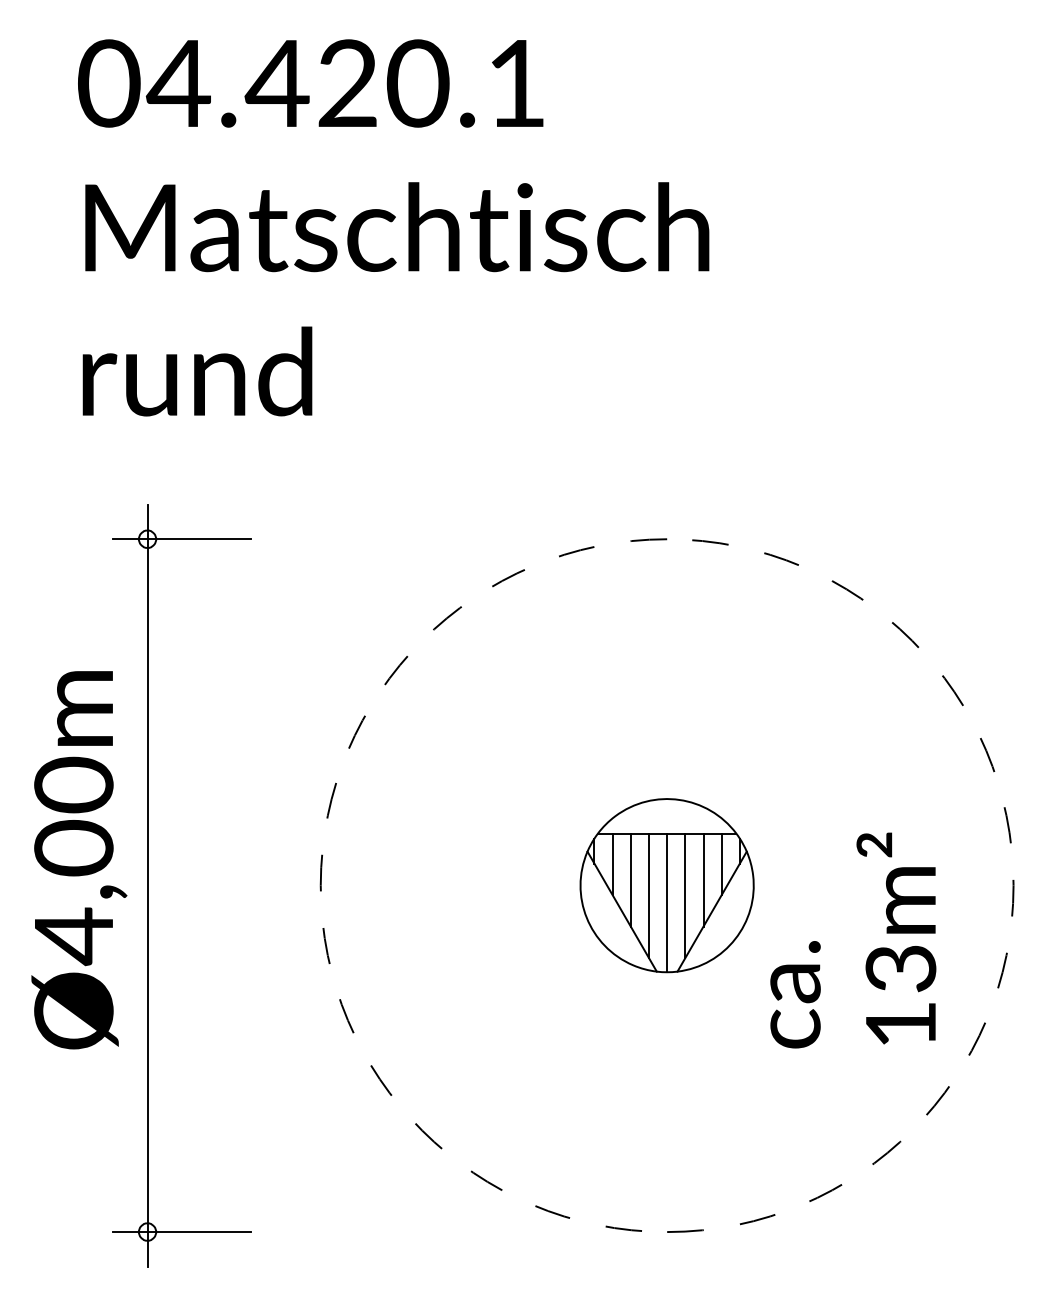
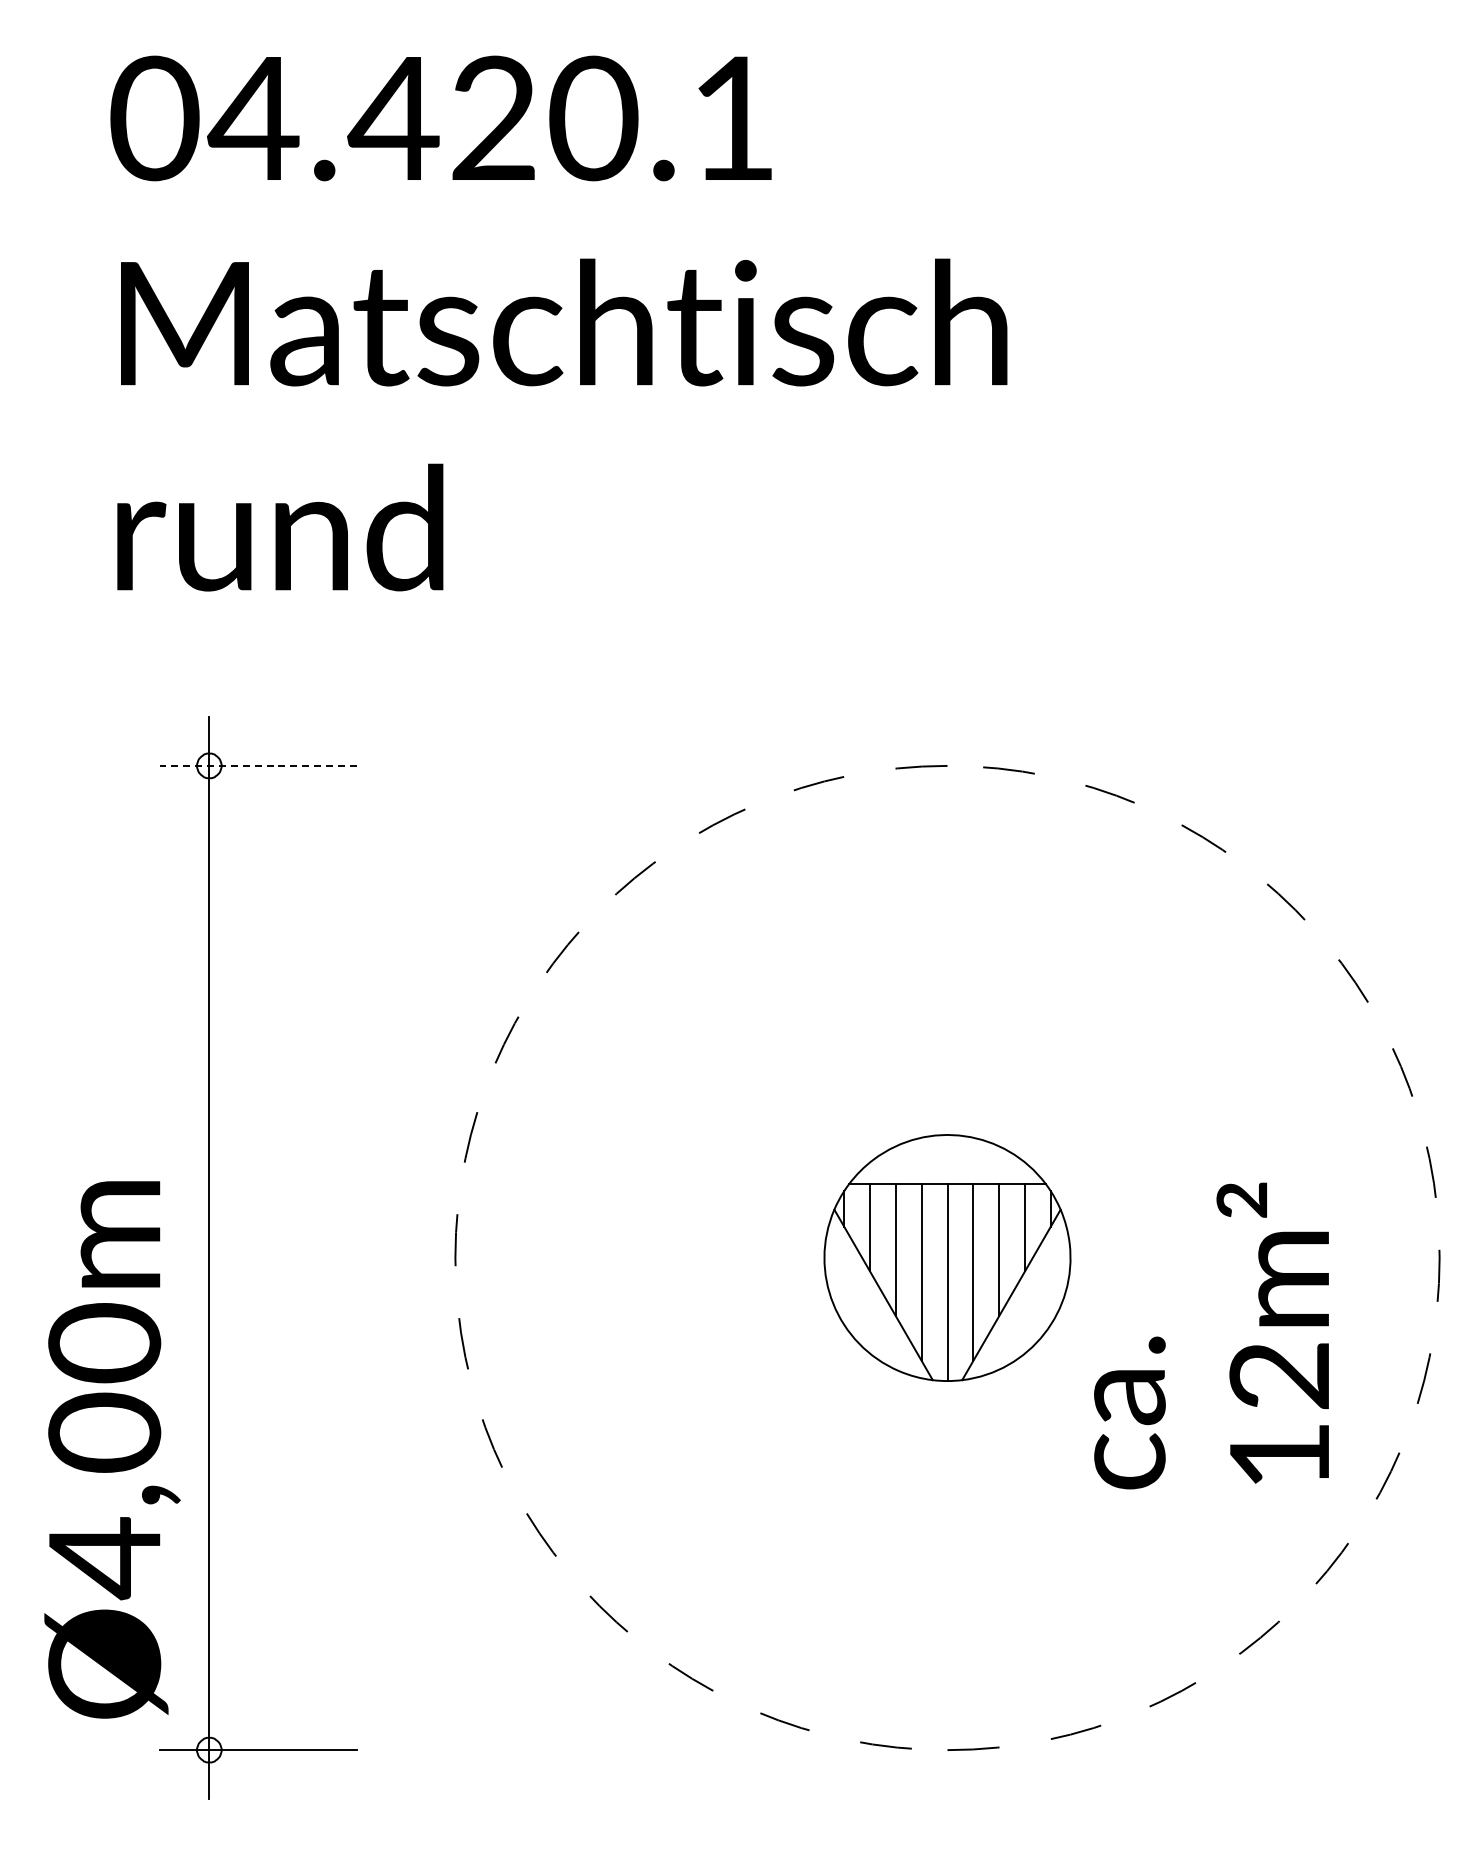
line: (182, 538) -> (258, 765), solid -> dashed
text: (79, 859) -> (112, 1449), moved
text: (900, 969) -> (1279, 1376), 13m² -> 12m²

